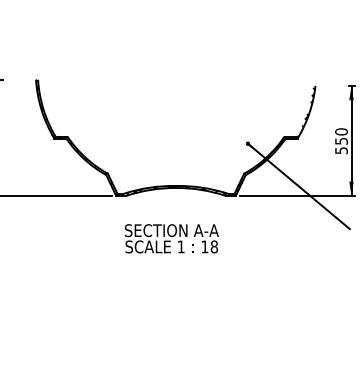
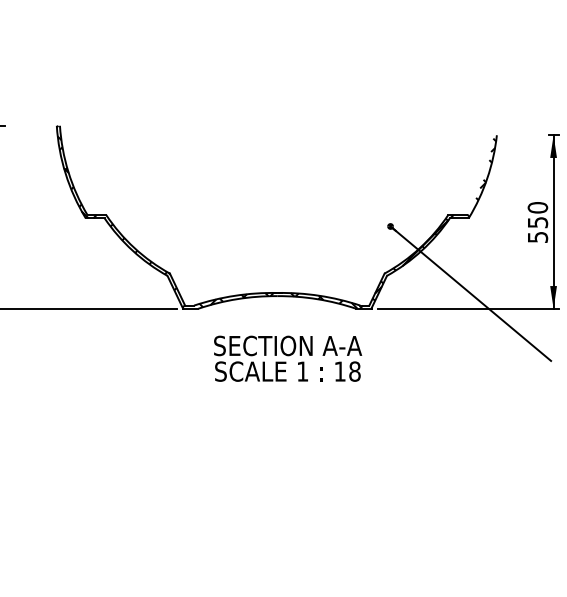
text: (171, 238) -> (287, 358), moved

